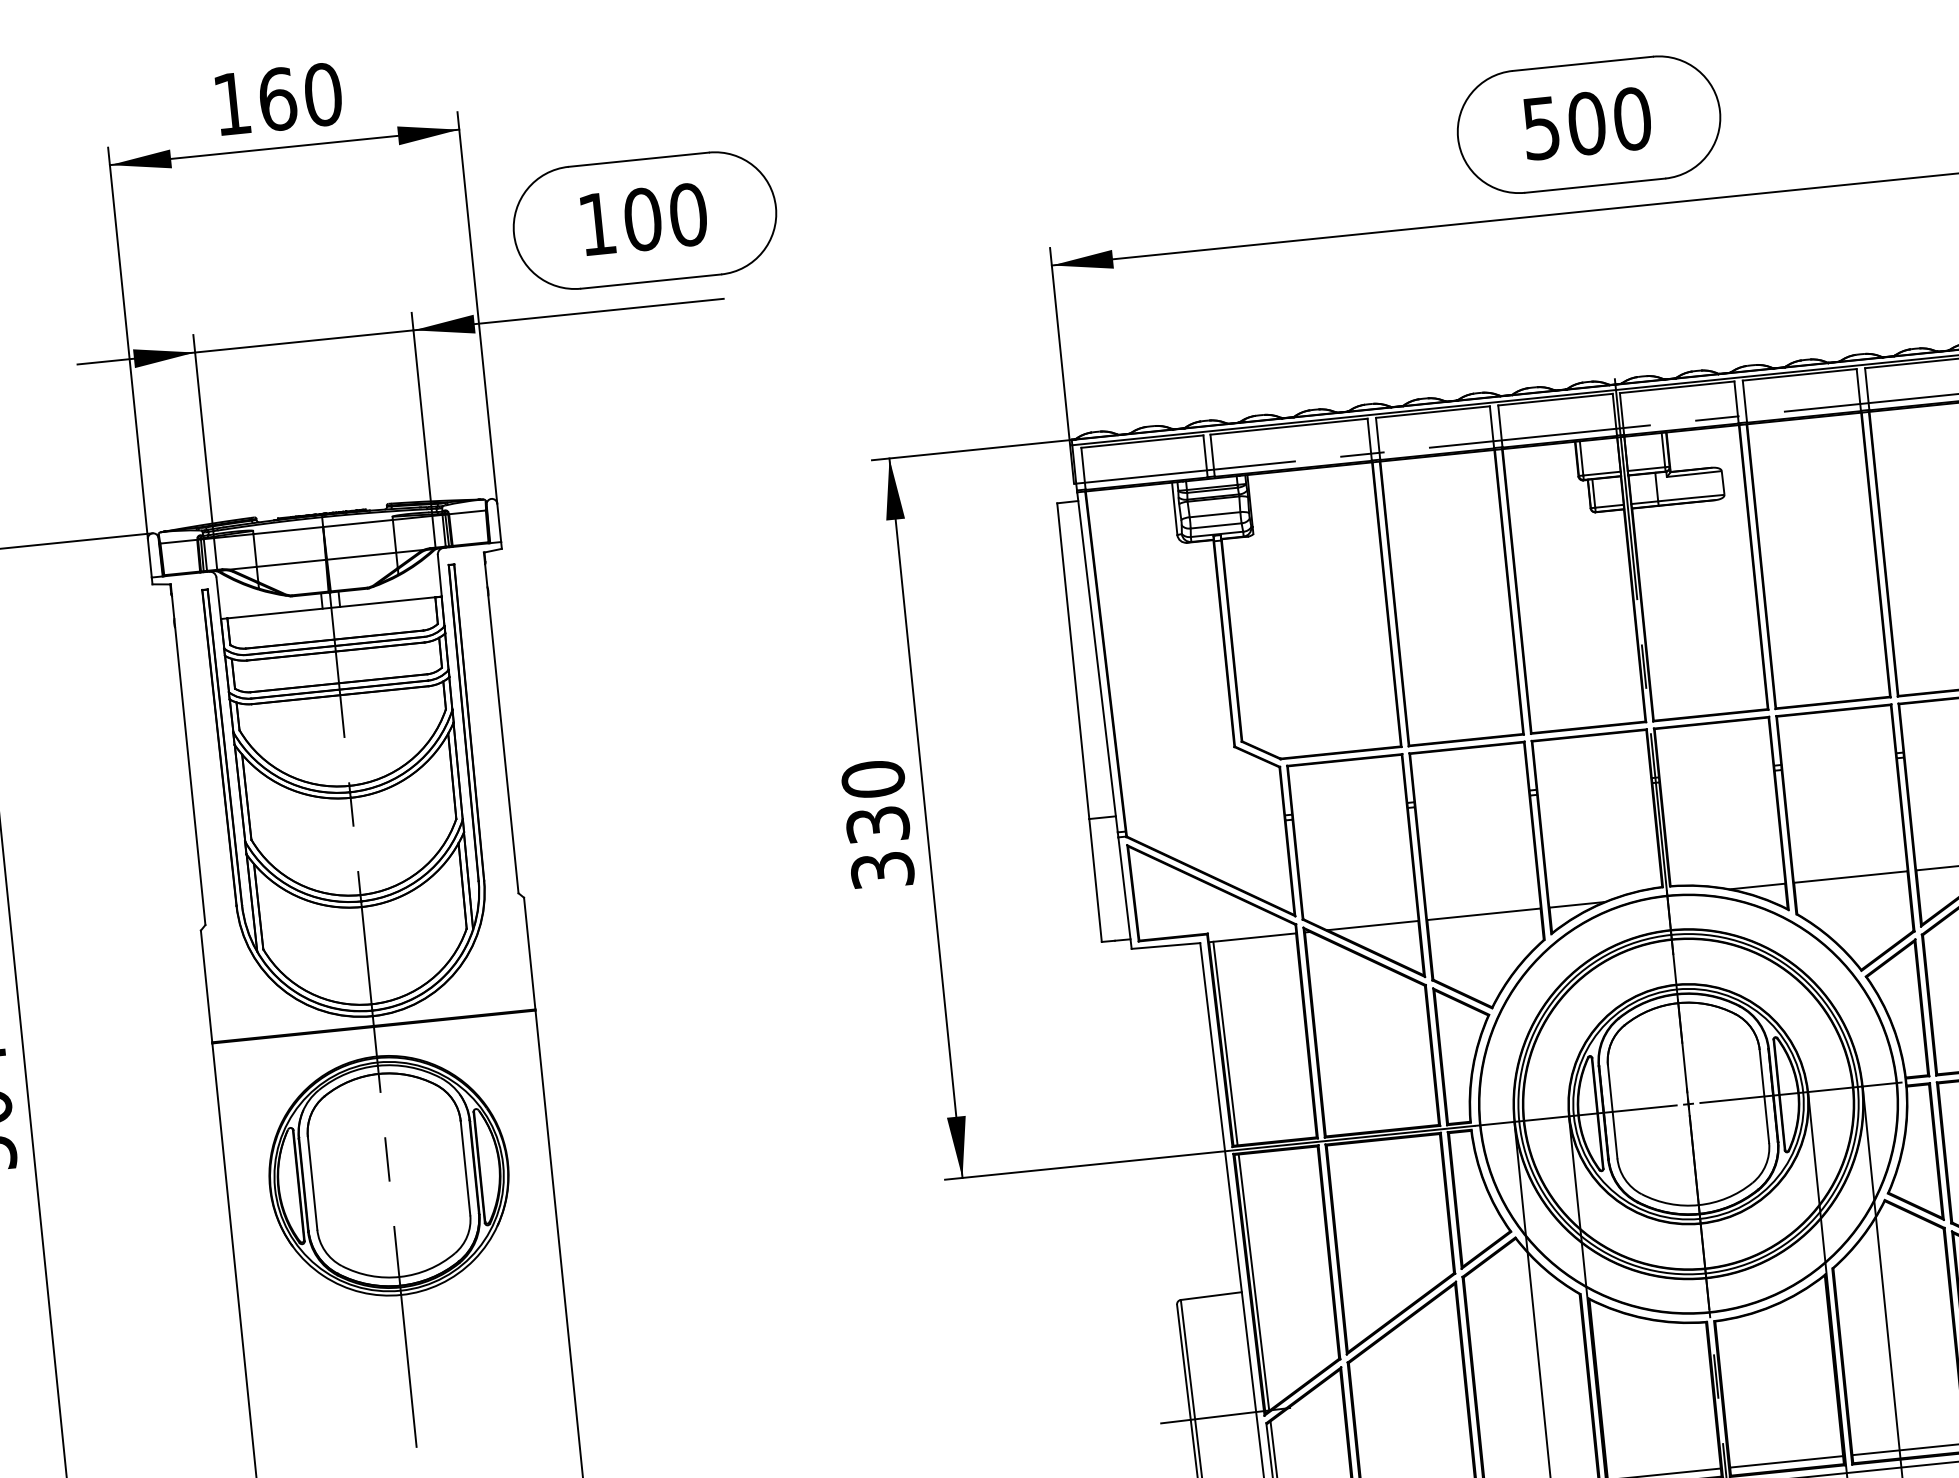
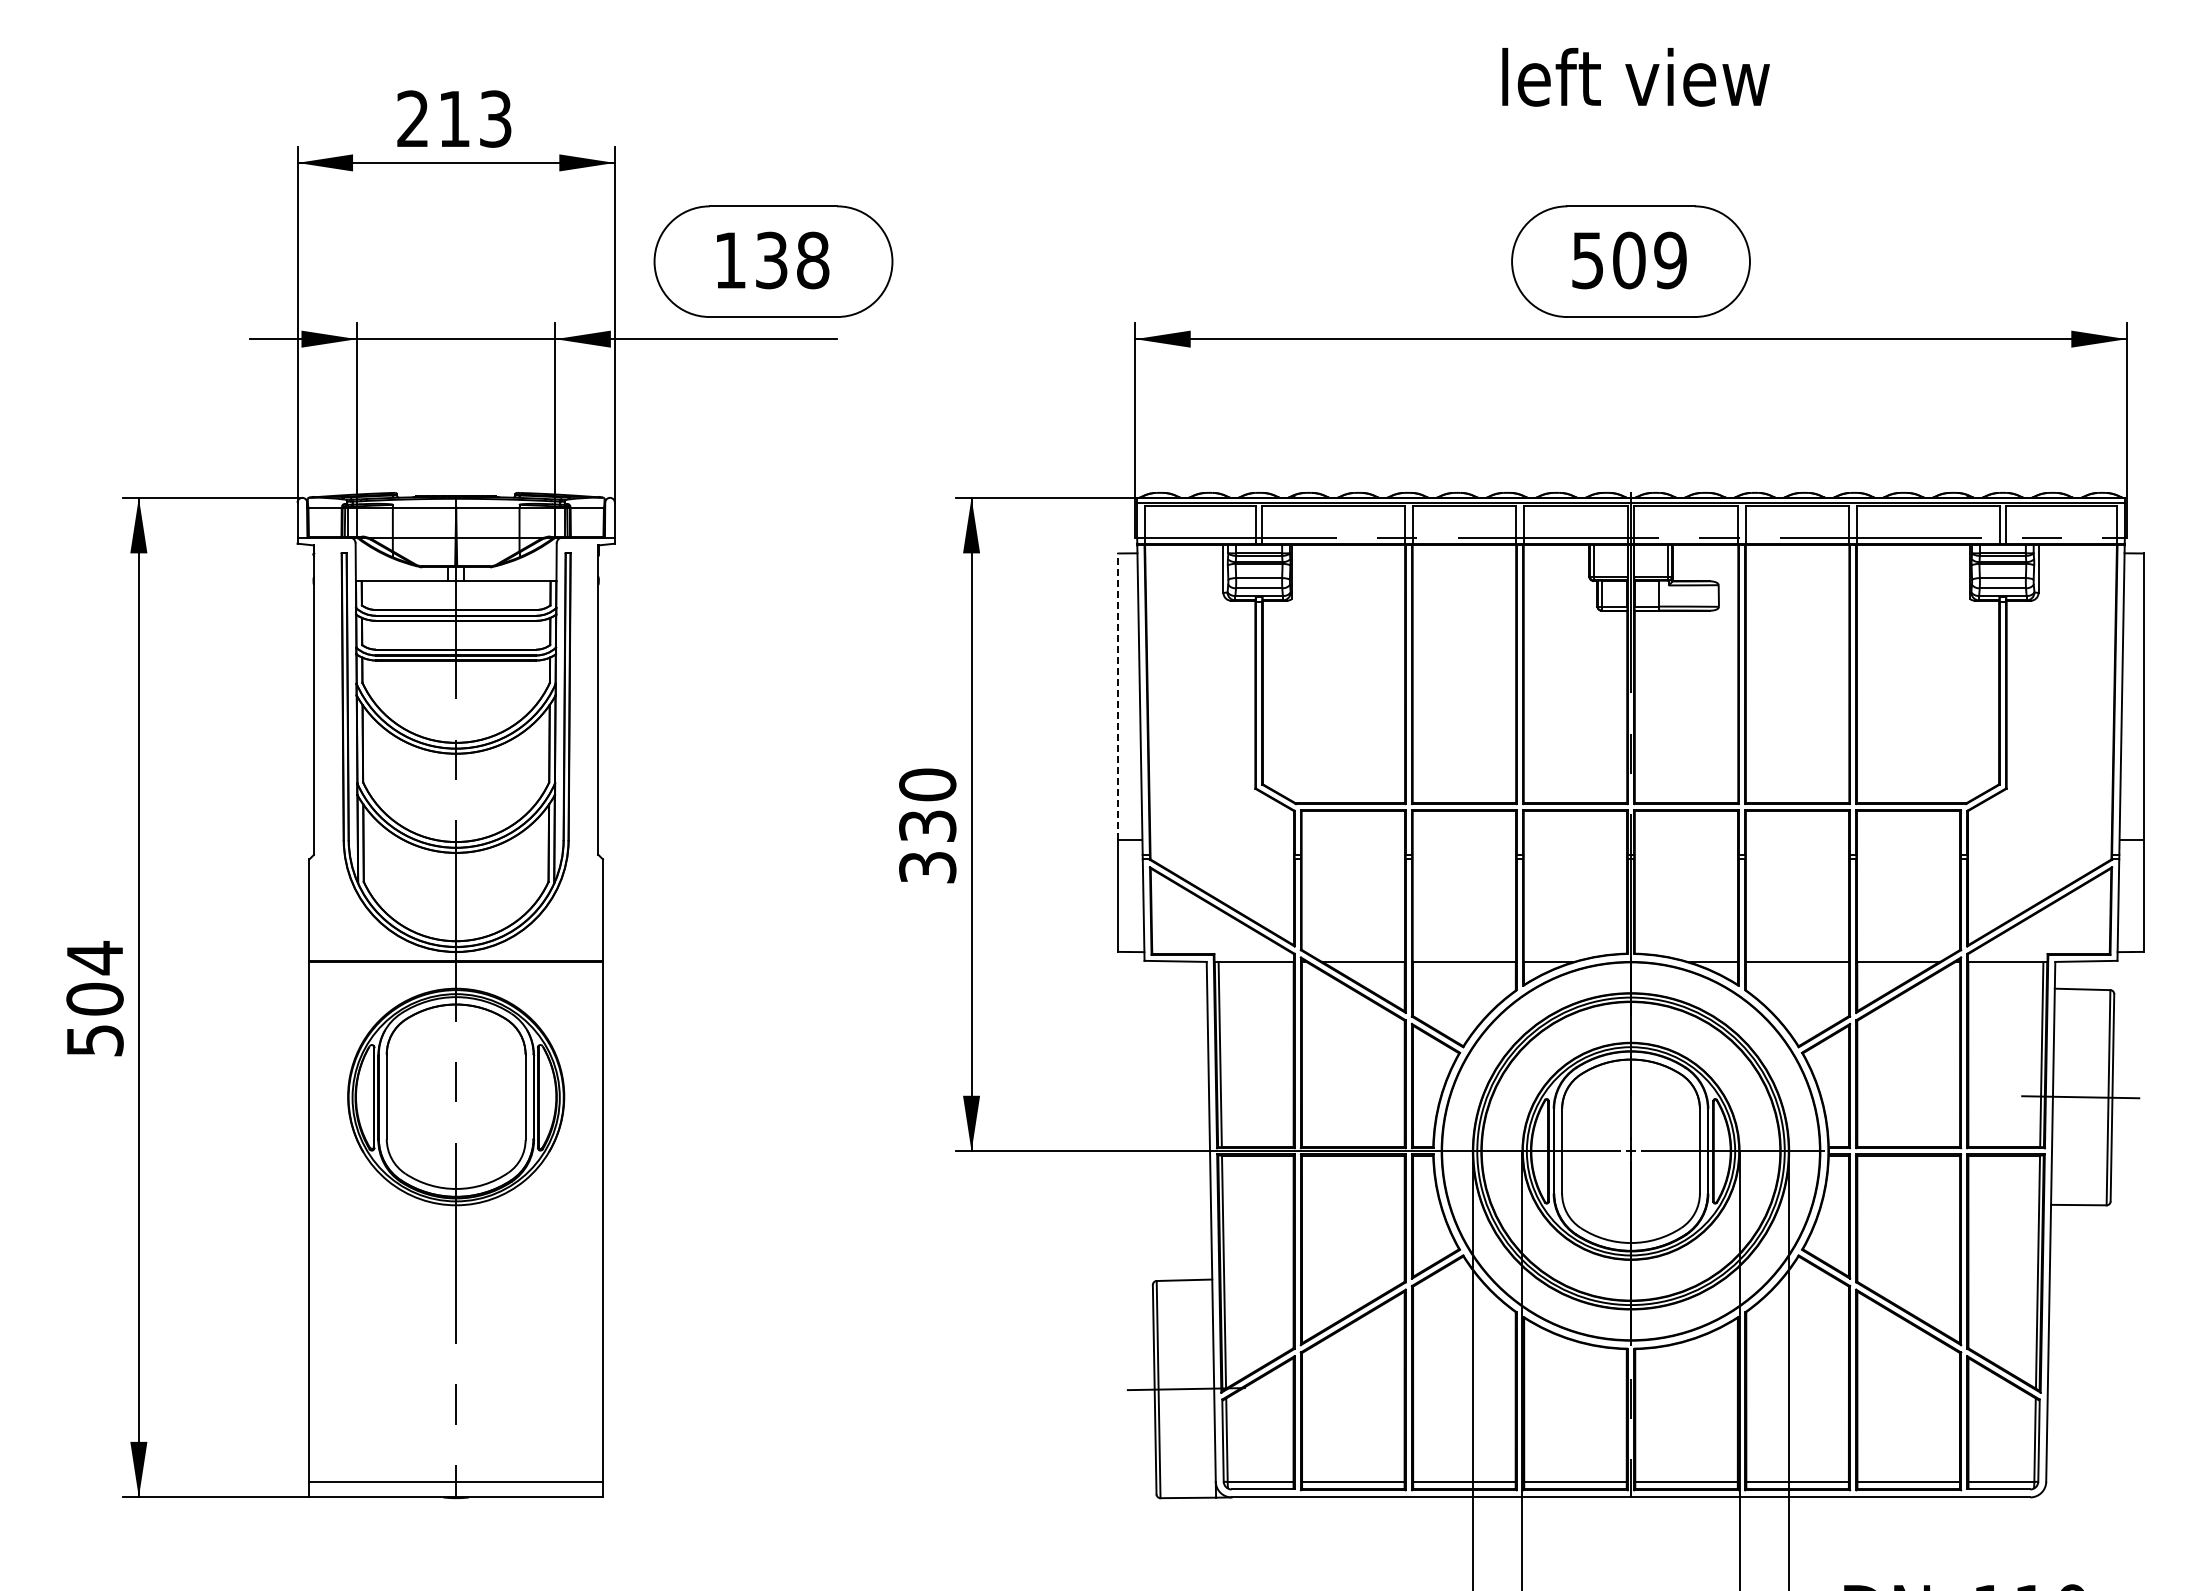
text: (277, 98) -> (454, 118), 160 -> 213
text: (1632, 119) -> (1670, 260), 500 -> 509
text: (665, 217) -> (792, 260), 100 -> 138
line: (1073, 660) -> (1118, 696), solid -> dashed

